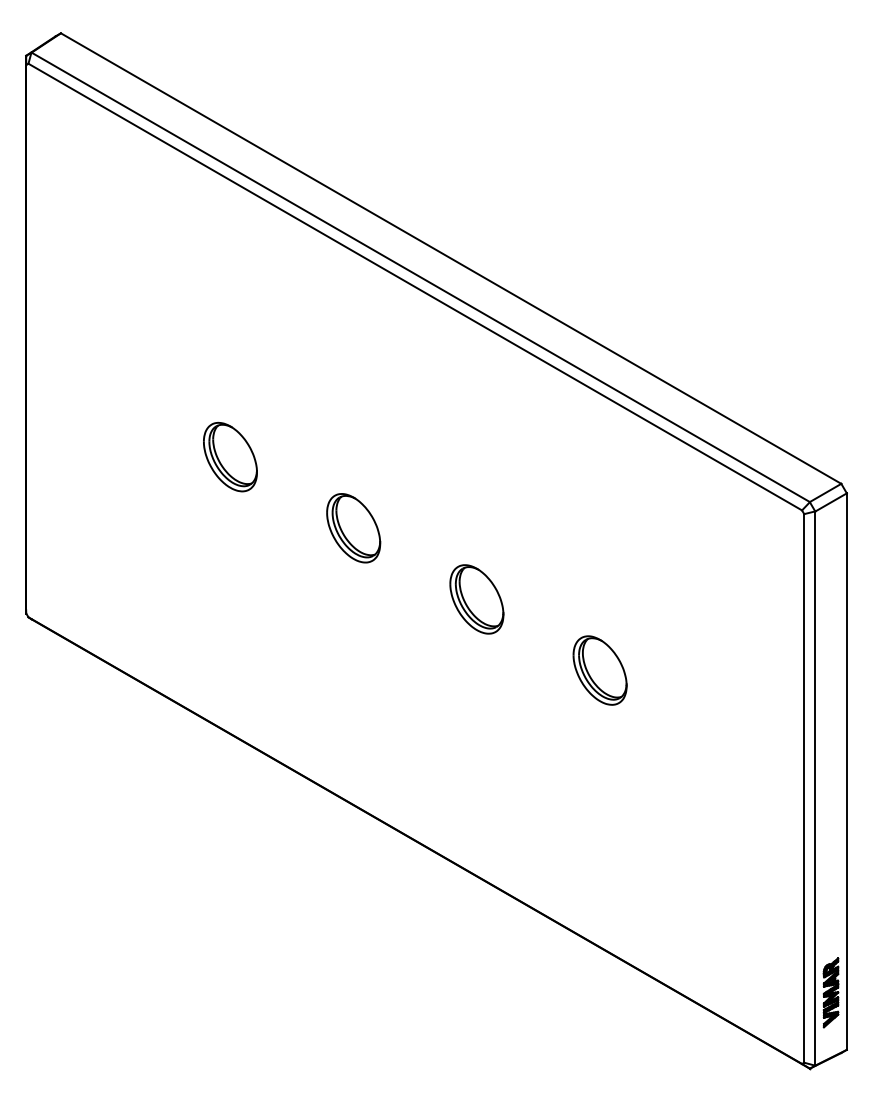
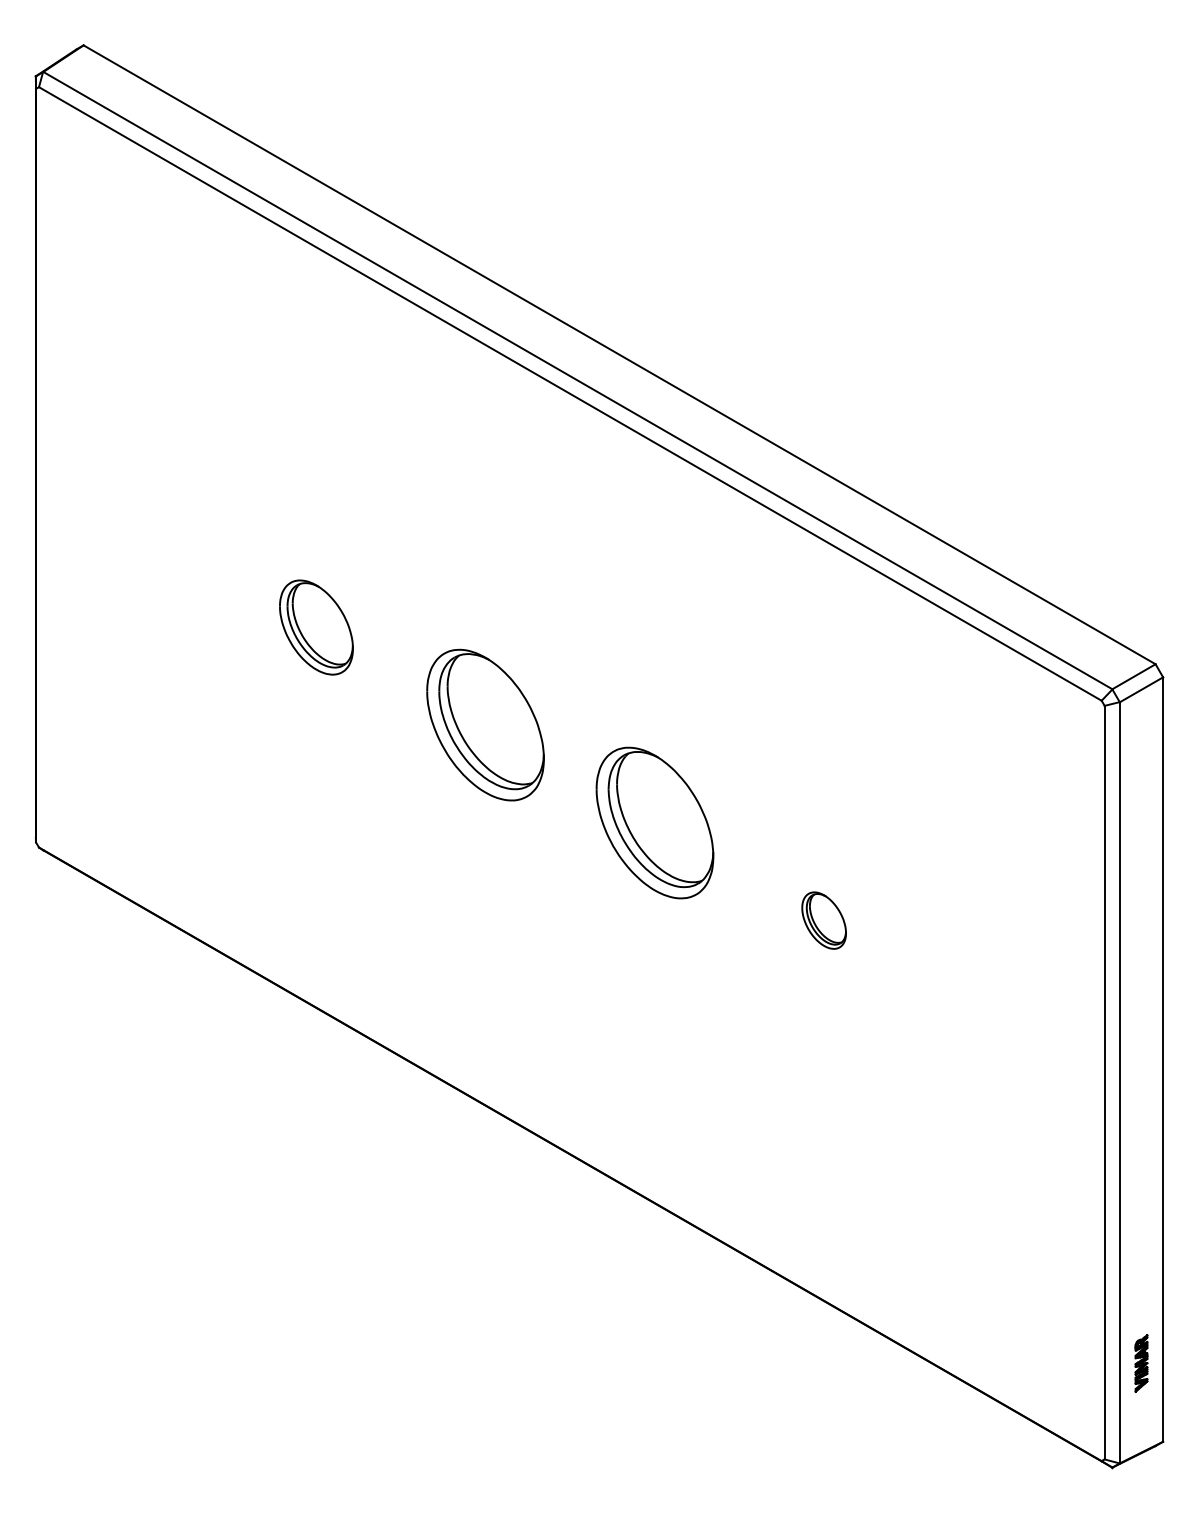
part: (353, 528) -> (485, 725), size x1.6
part: (476, 599) -> (654, 822), size x1.6
part: (599, 670) -> (823, 920), size x0.6
part: (831, 992) -> (1141, 1363), size x0.6

